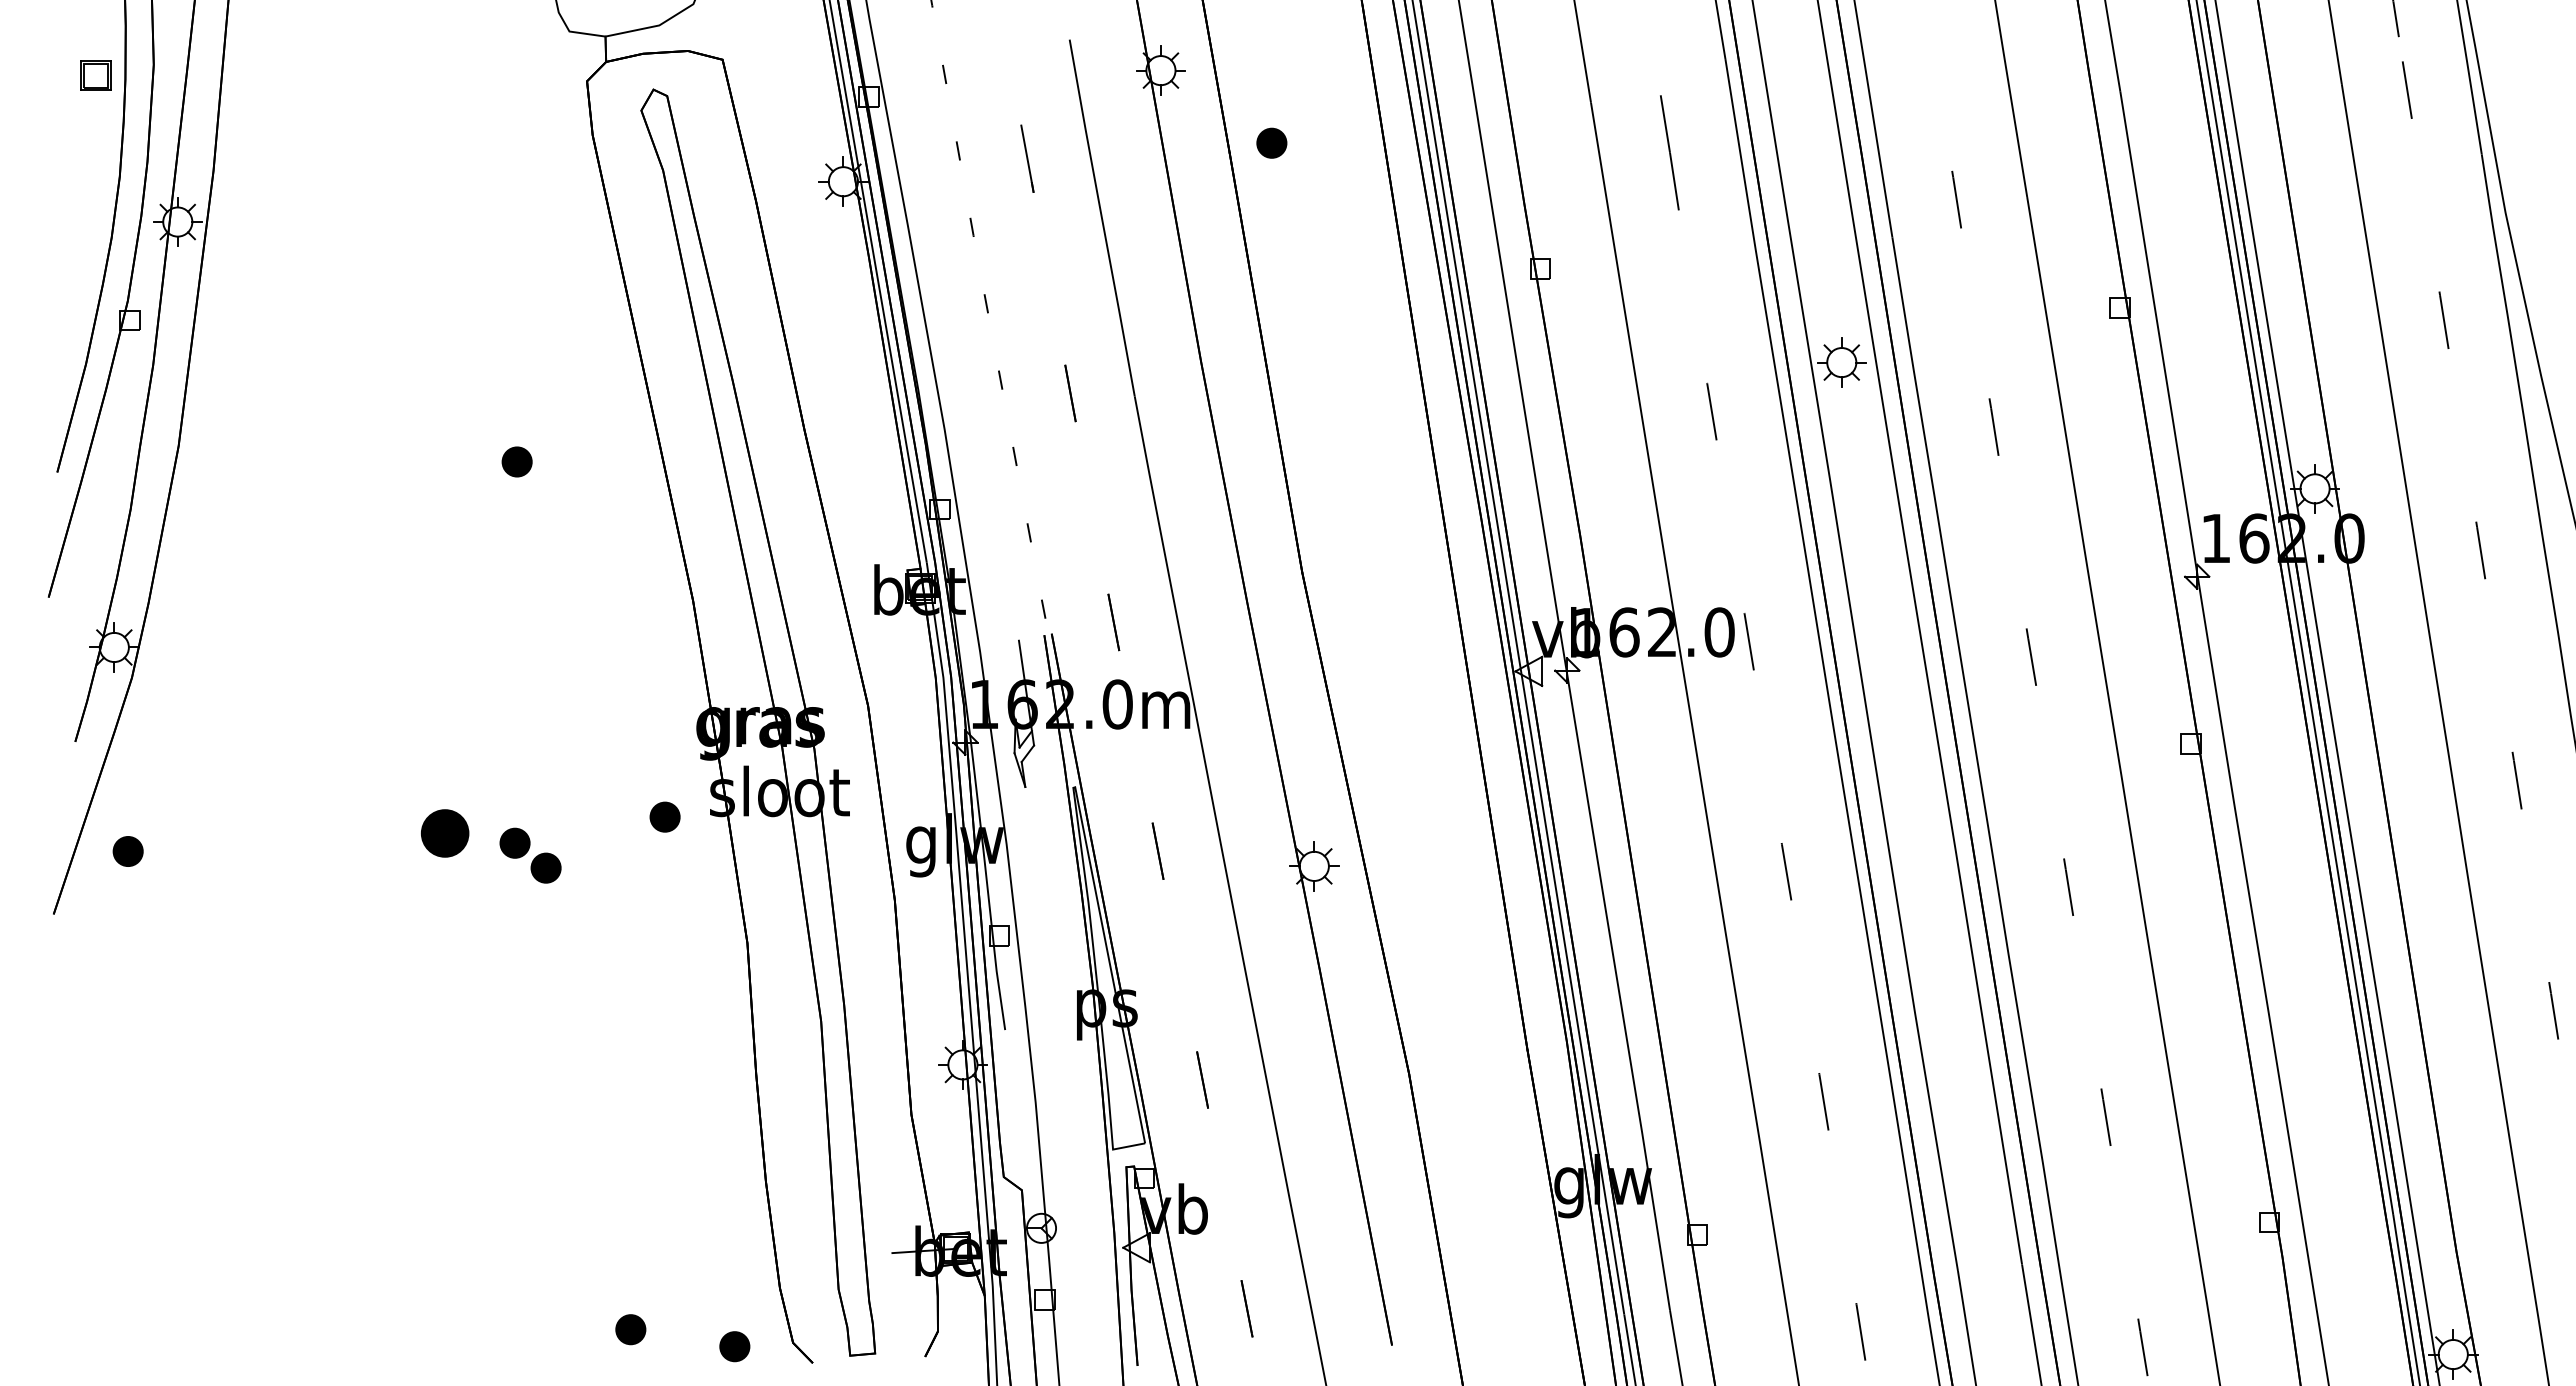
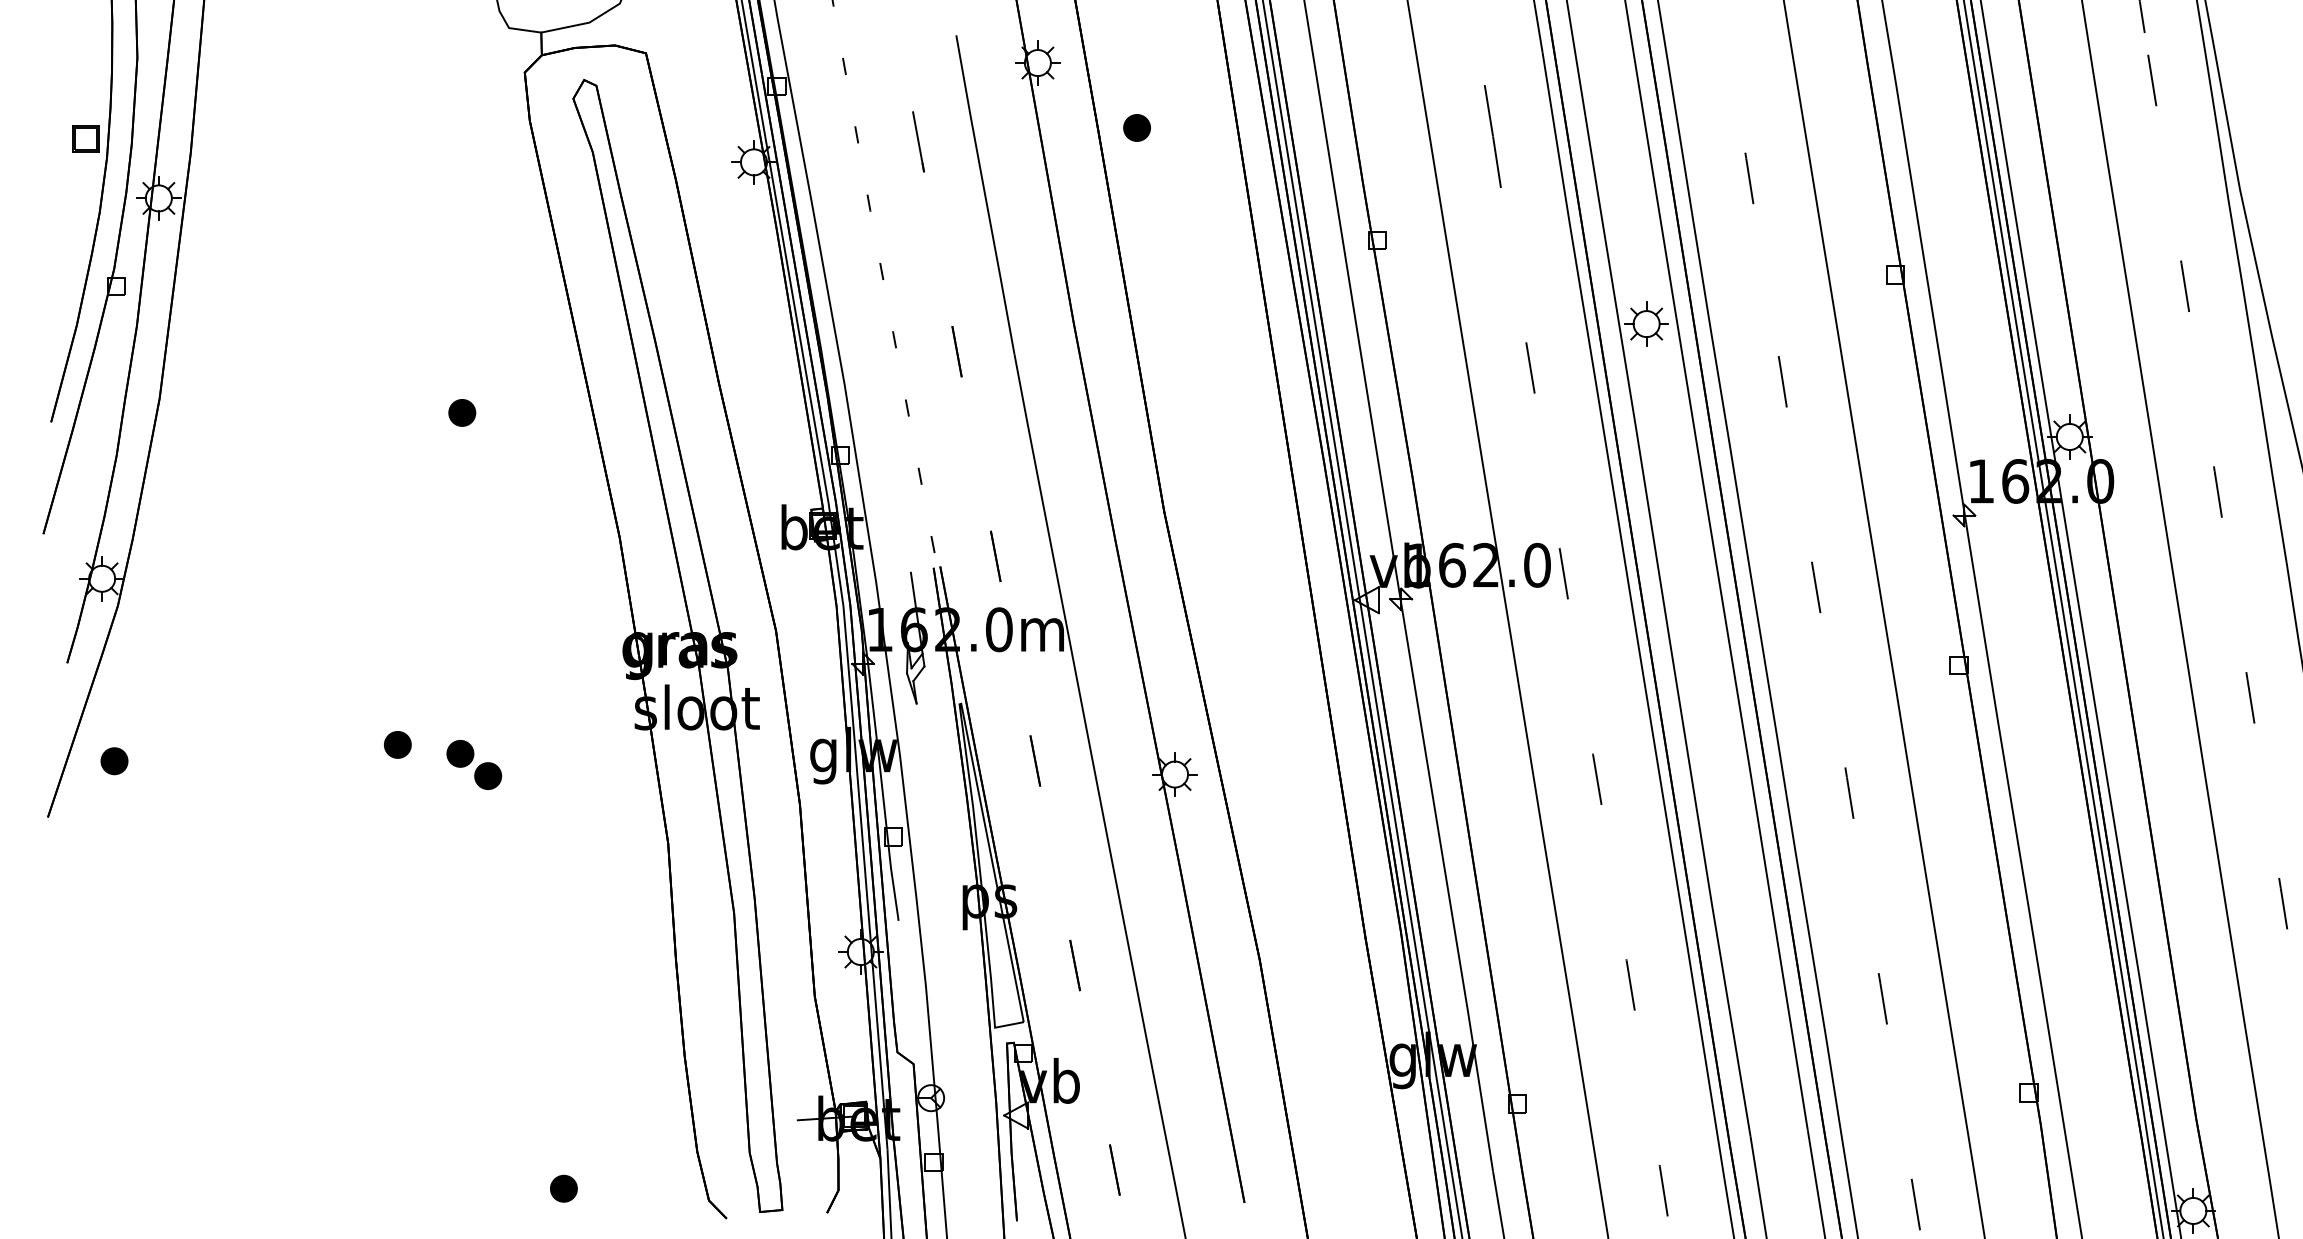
part: (95, 75) -> (85, 138), moved
part: (664, 816) -> (594, 729), removed
part: (444, 832) -> (397, 744), size x0.62
part: (734, 1346) -> (656, 1203), removed

